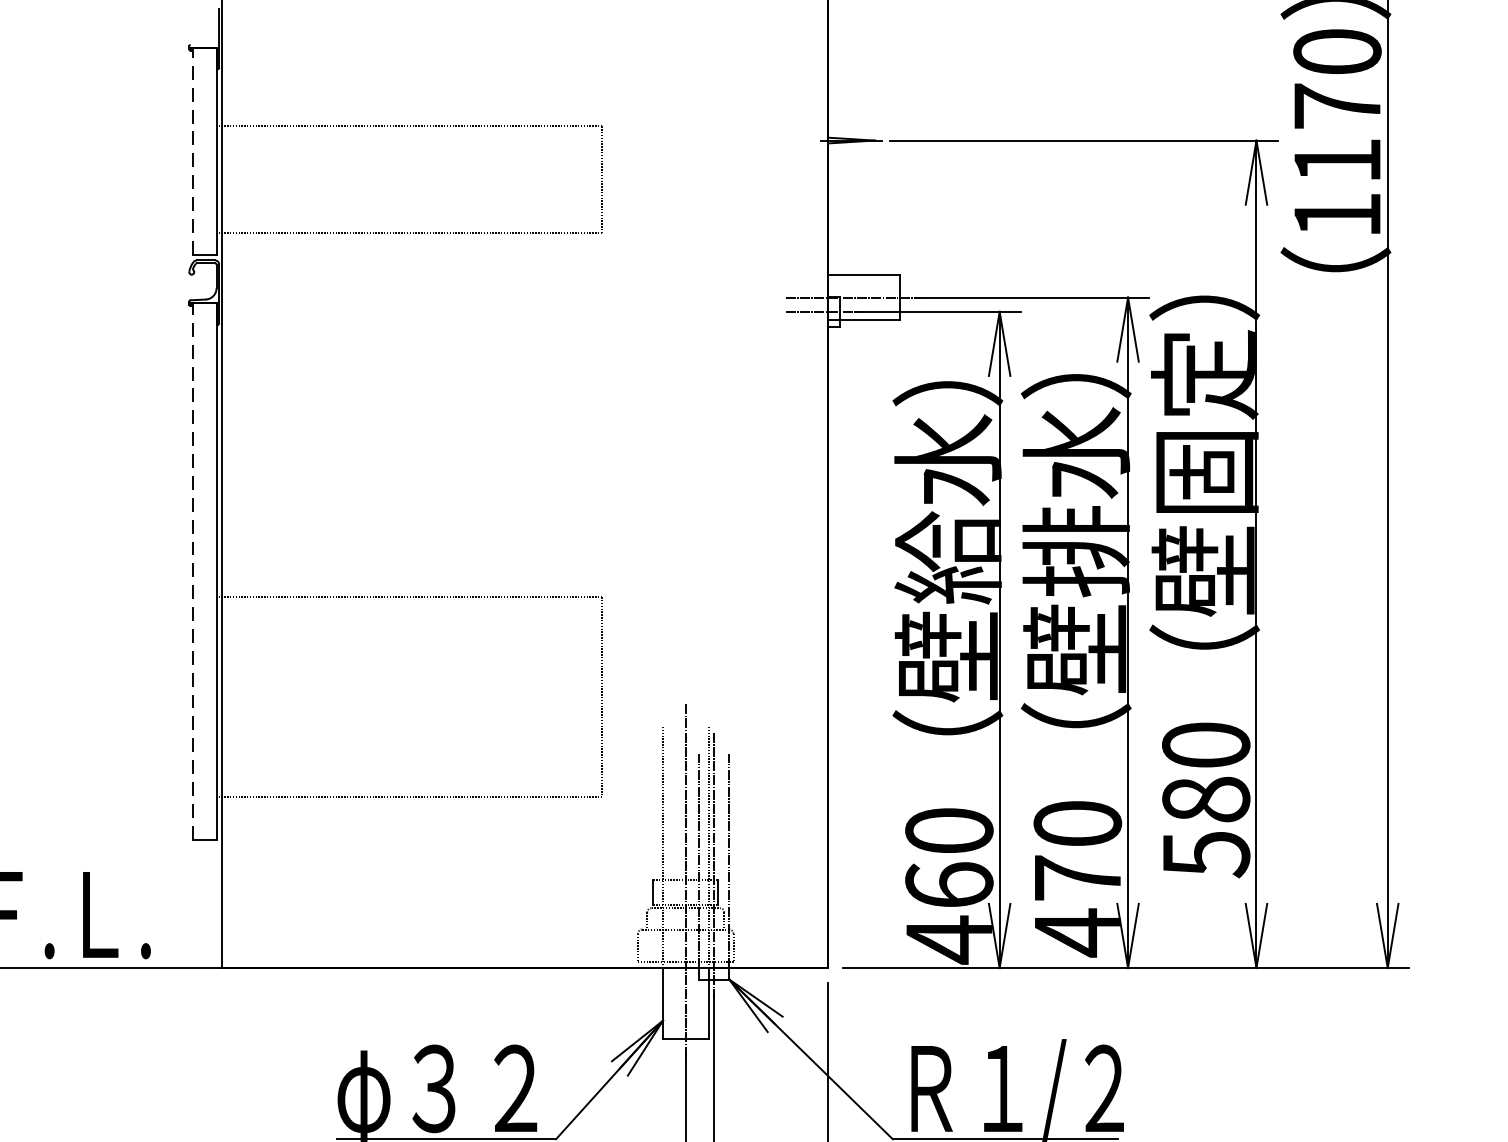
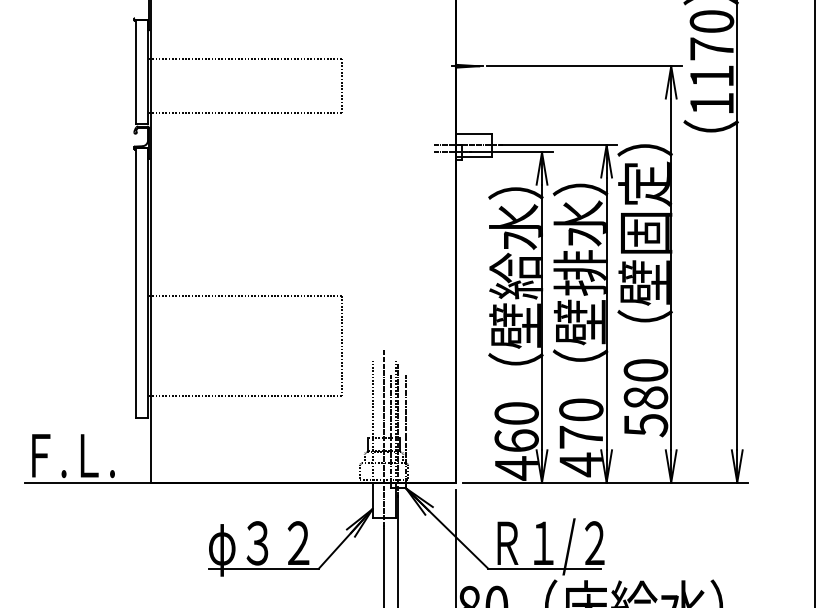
line: (193, 151) -> (136, 71), dashed -> solid
line: (193, 572) -> (136, 283), dashed -> solid

